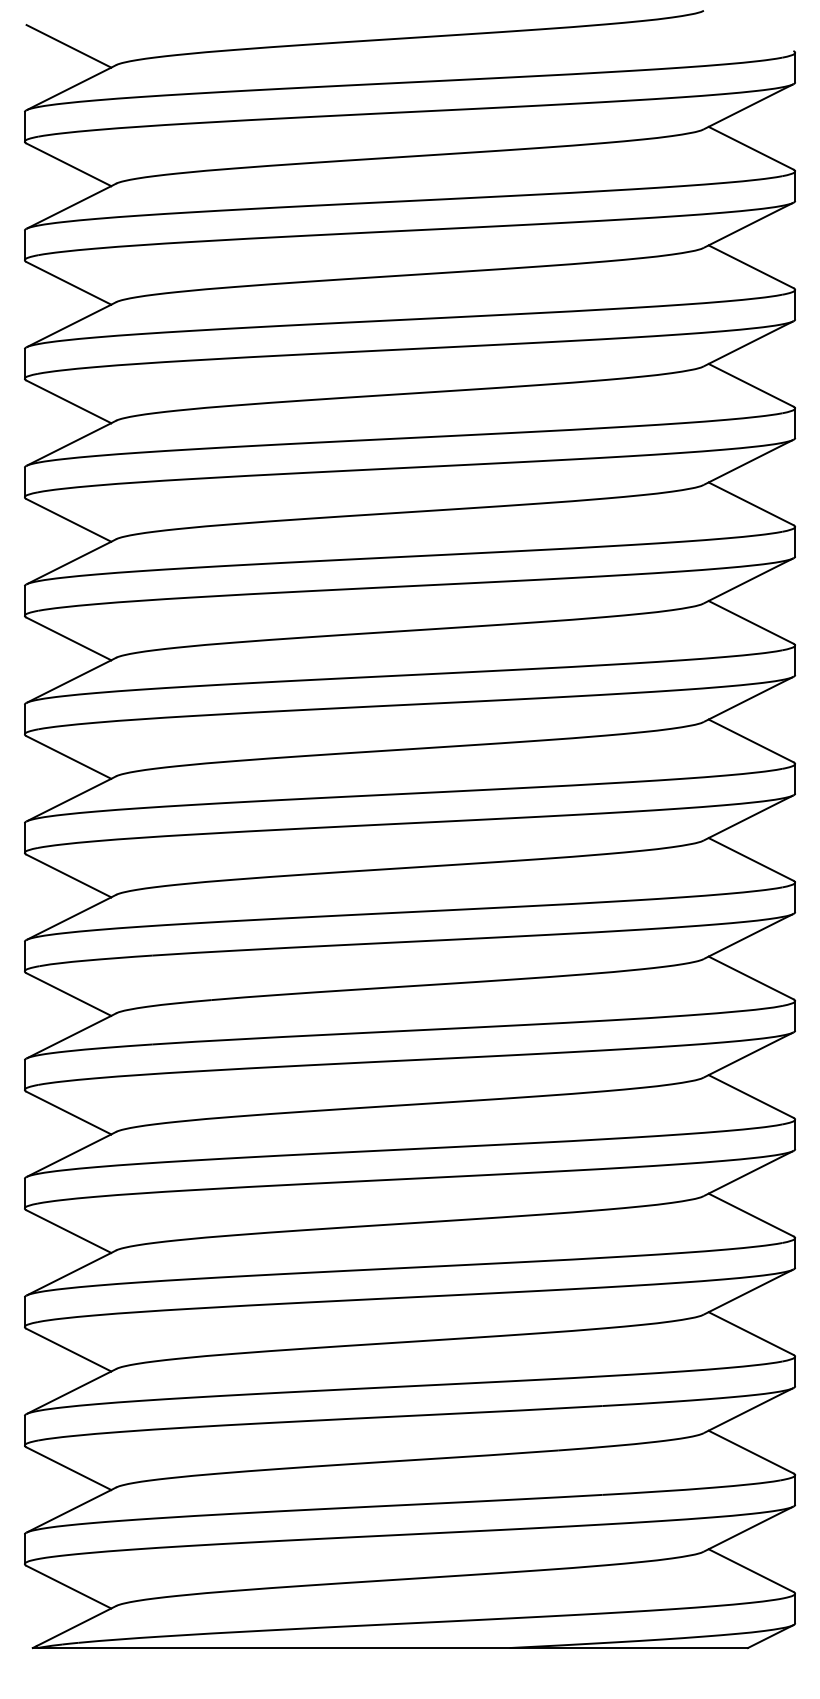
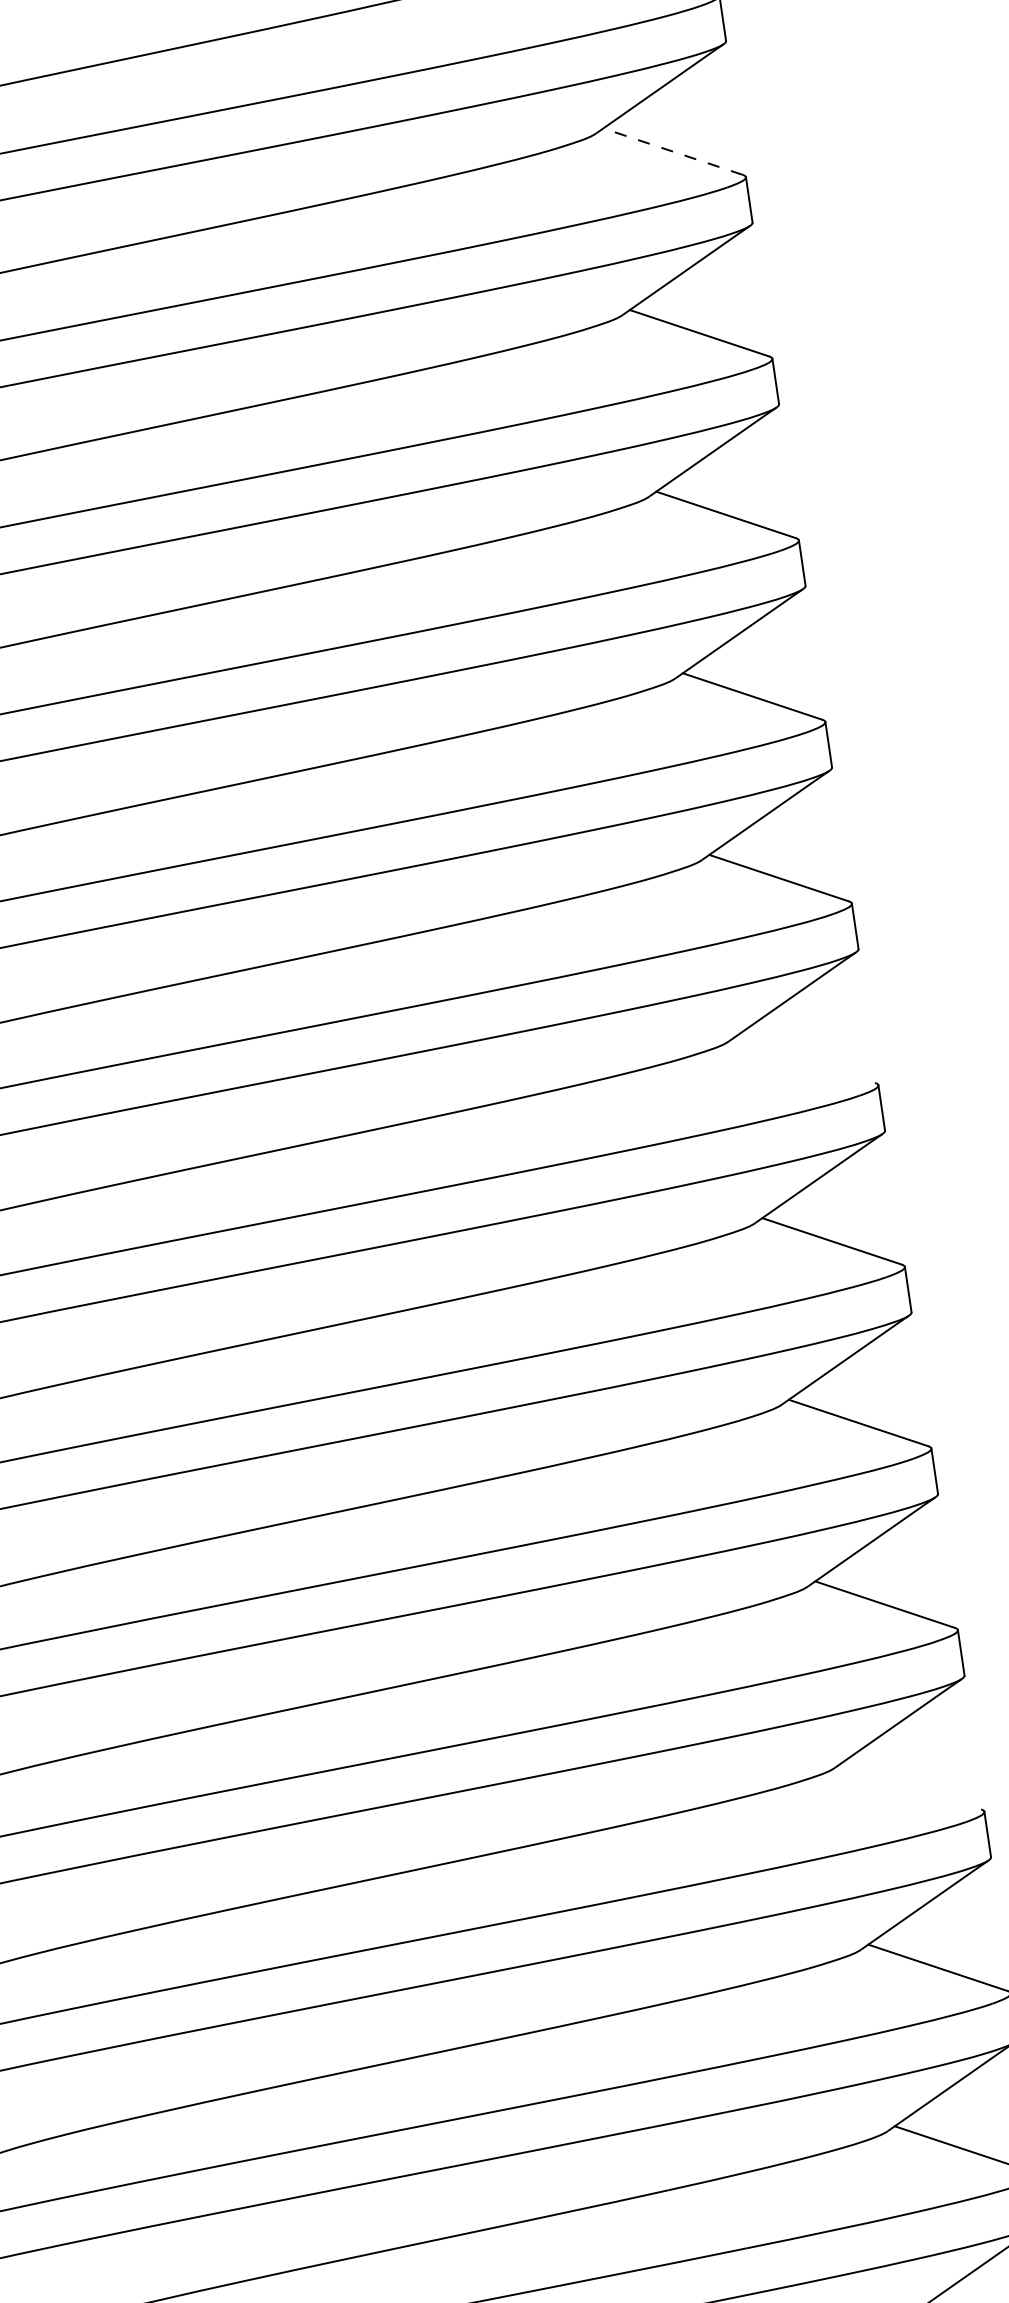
line: (750, 147) -> (672, 150), solid -> dashed
line: (750, 740) -> (804, 1059), removed
line: (750, 1214) -> (910, 1785), removed

